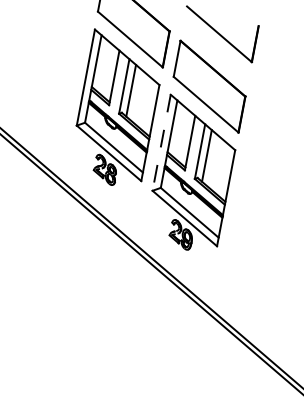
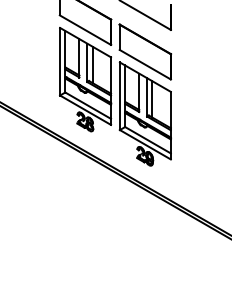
line: (160, 142) -> (119, 96), dashed -> solid

